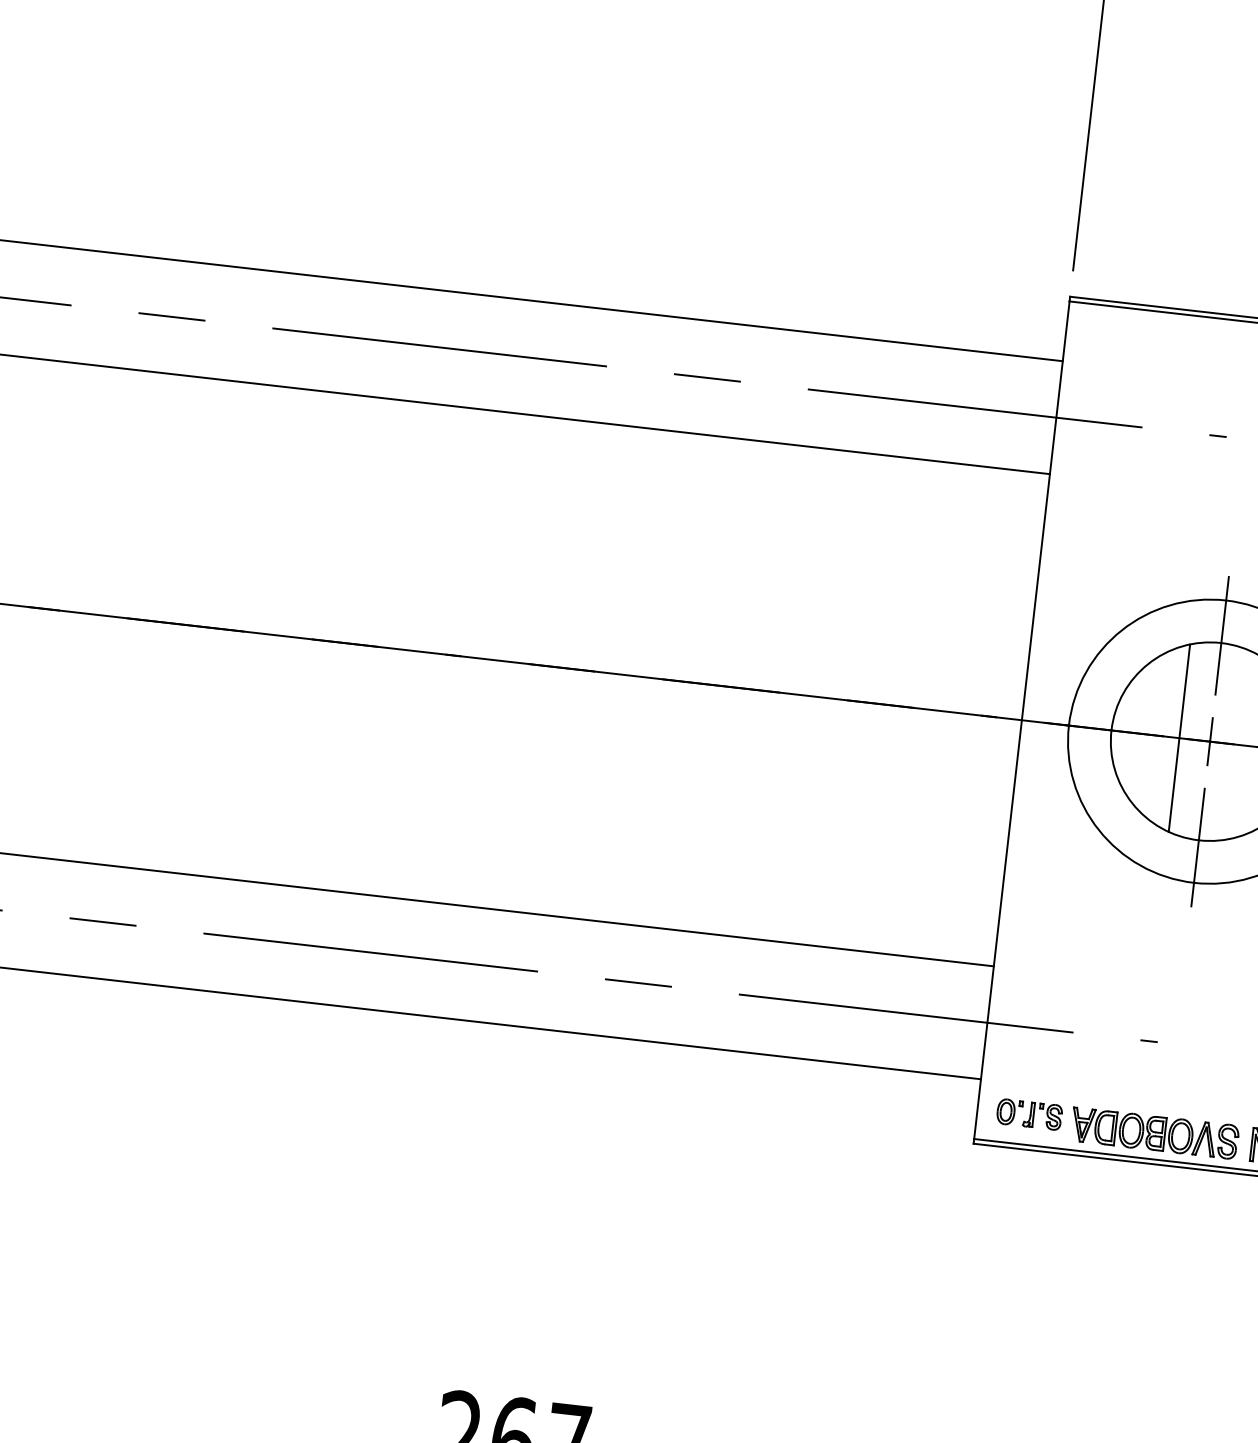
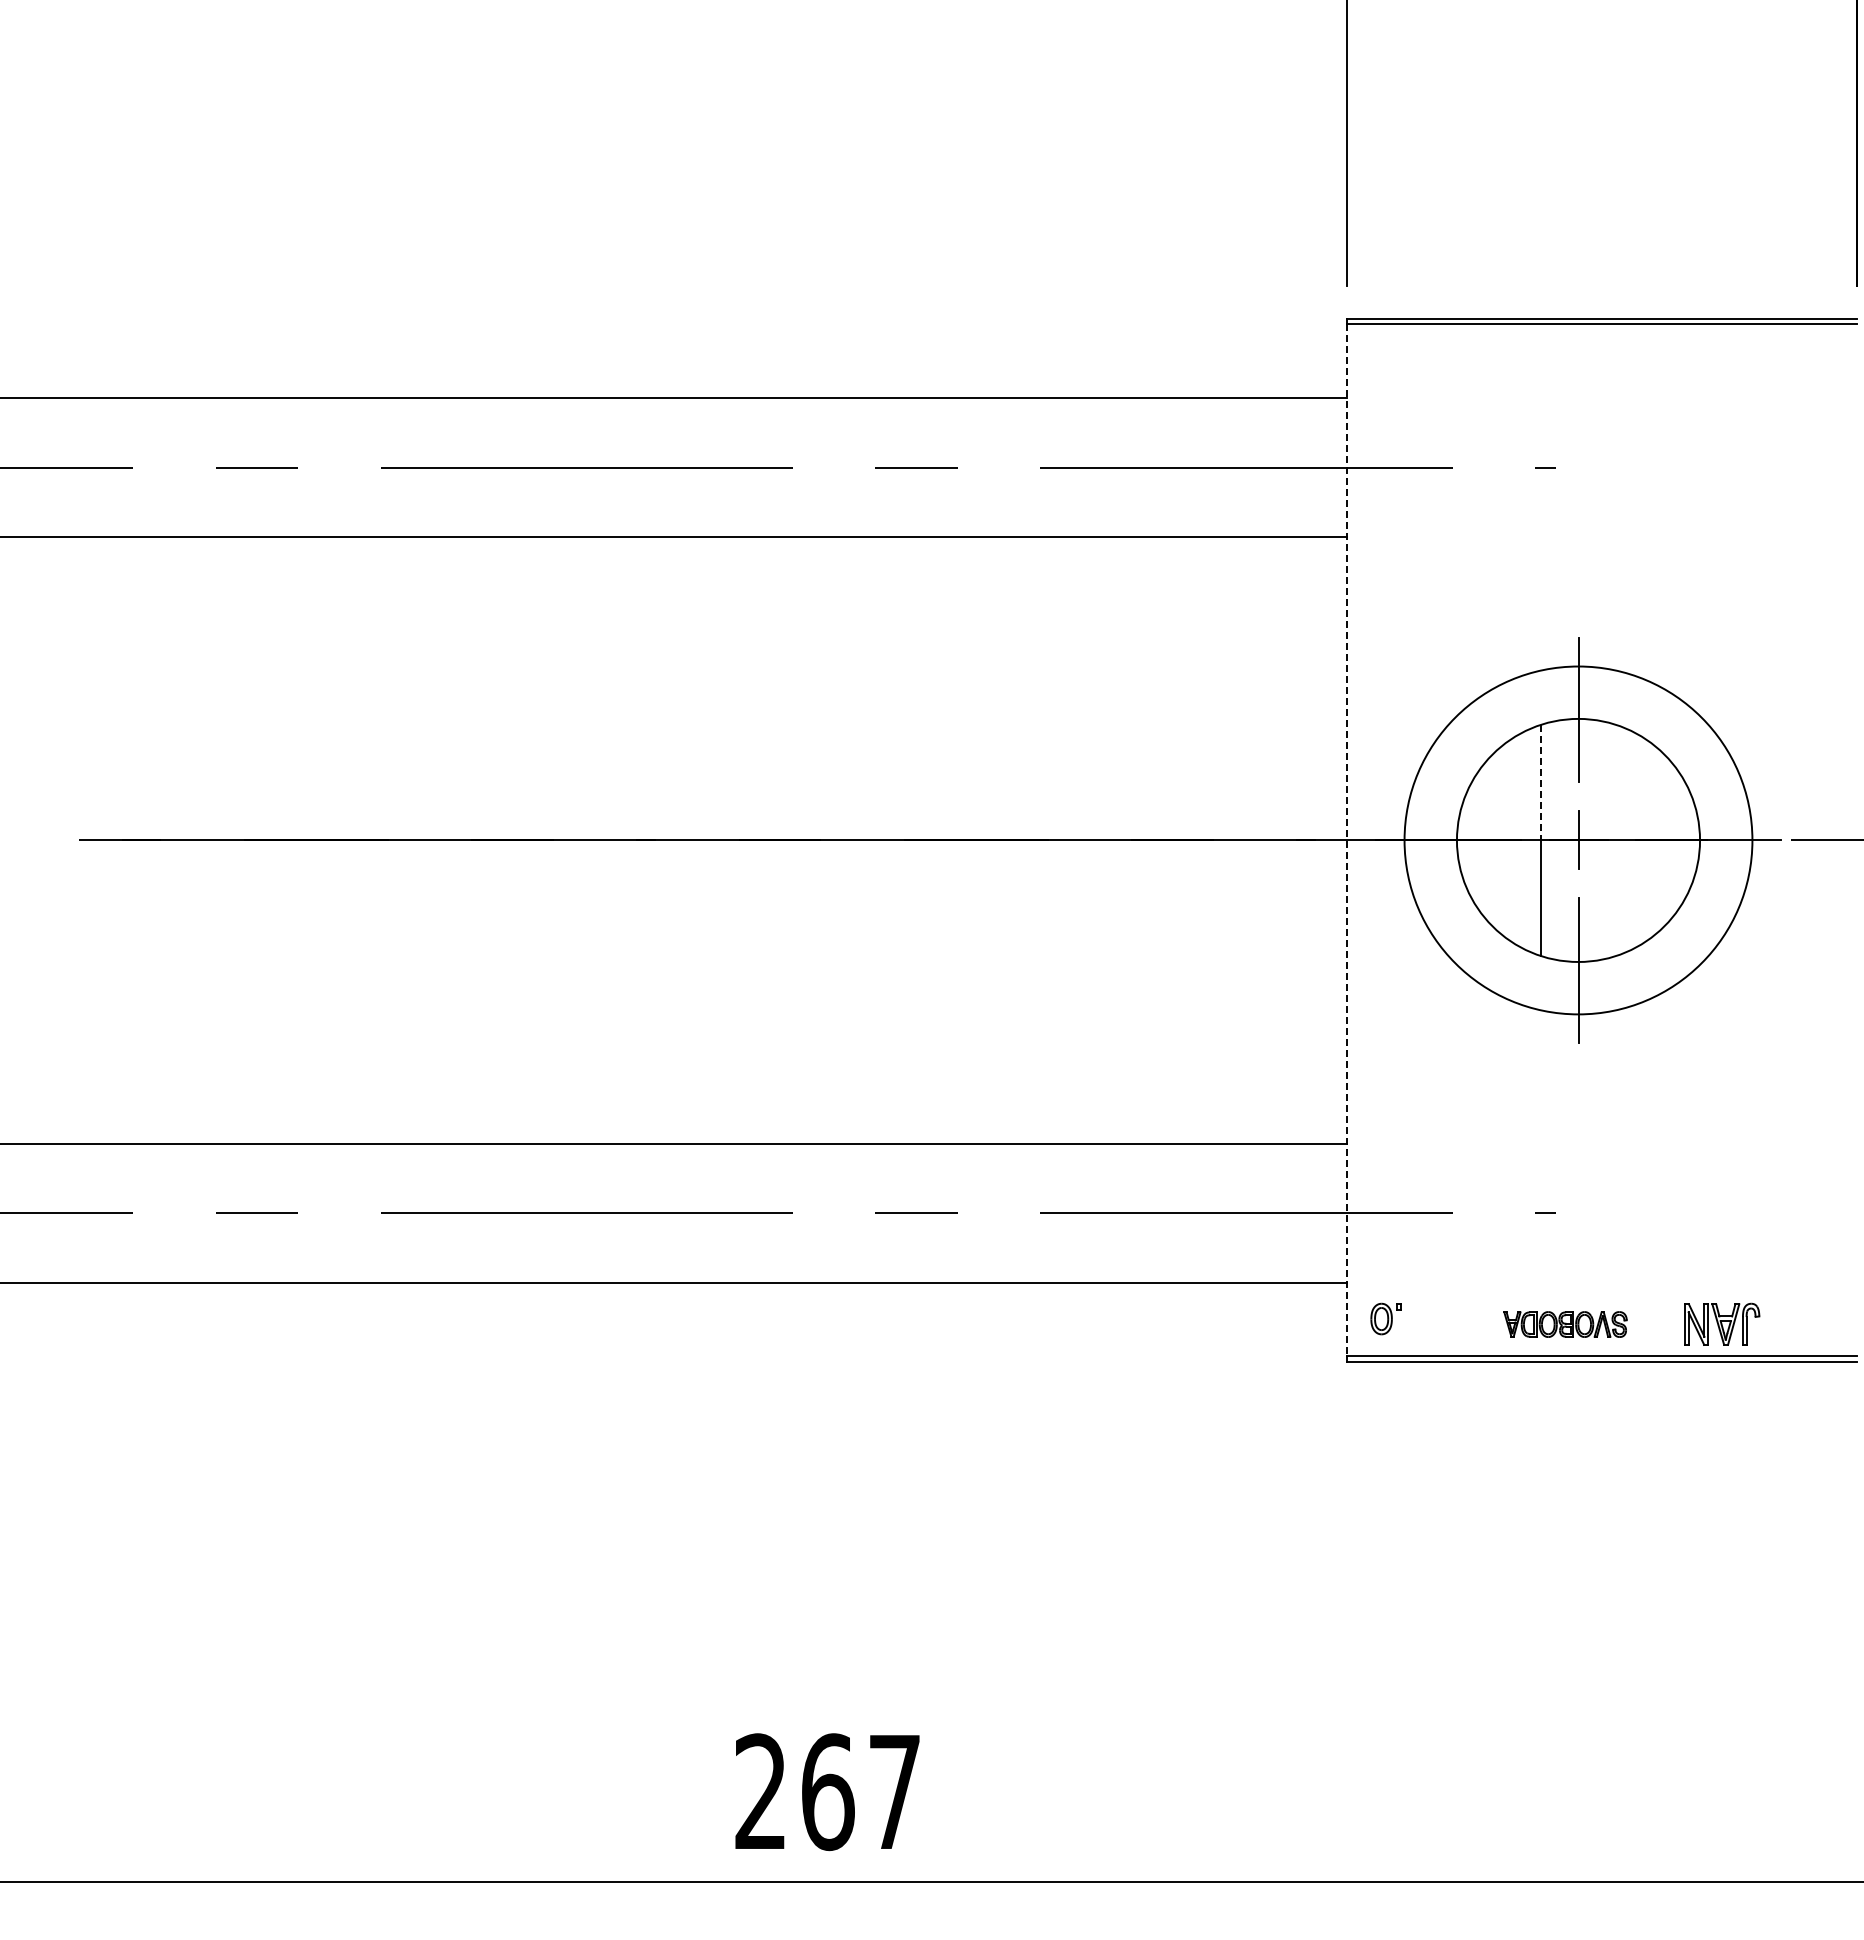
line: (1184, 691) -> (1540, 782), solid -> dashed
line: (1021, 720) -> (1346, 840), solid -> dashed
part: (1042, 1115) -> (1426, 1318), removed
part: (1154, 1133) -> (1565, 1324), size x0.6

